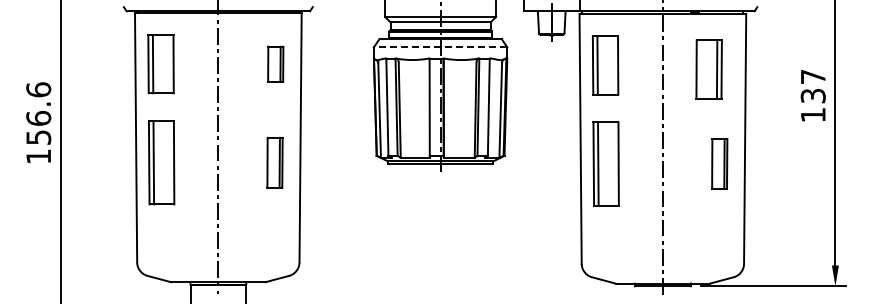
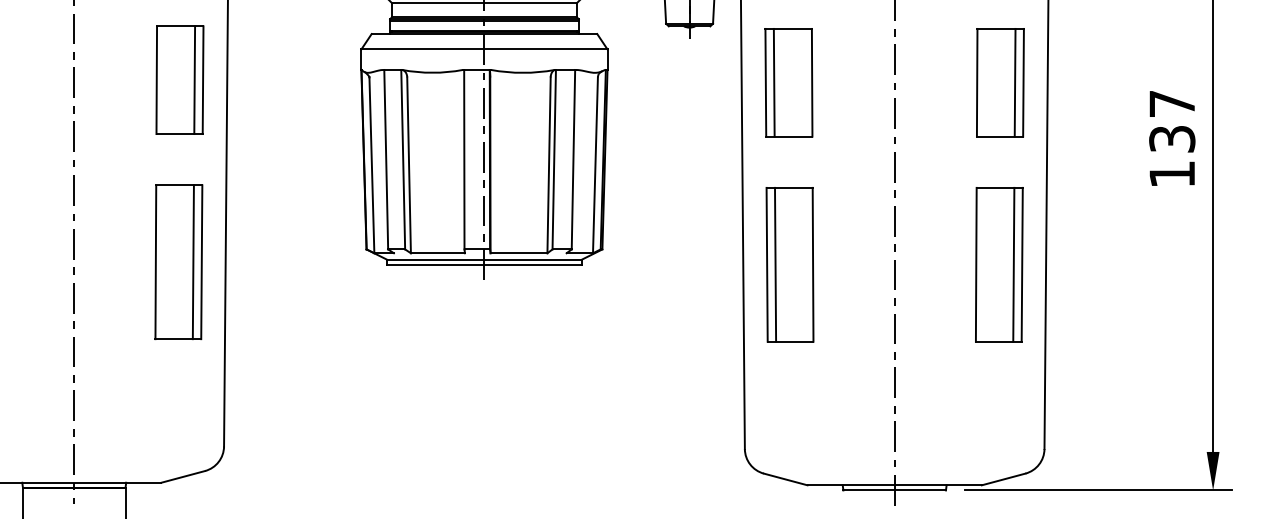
line: (440, 47) -> (484, 49), dashed -> solid
part: (275, 64) -> (179, 80), size x1.67
part: (708, 69) -> (999, 82), moved
part: (274, 162) -> (177, 261), size x1.67
part: (719, 163) -> (999, 263), size x1.67

